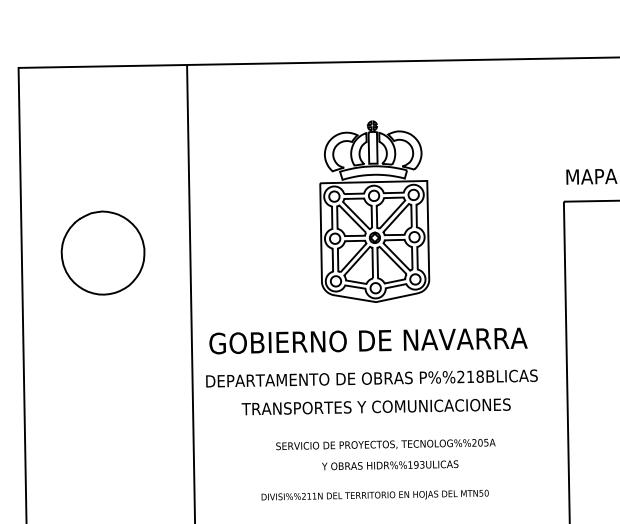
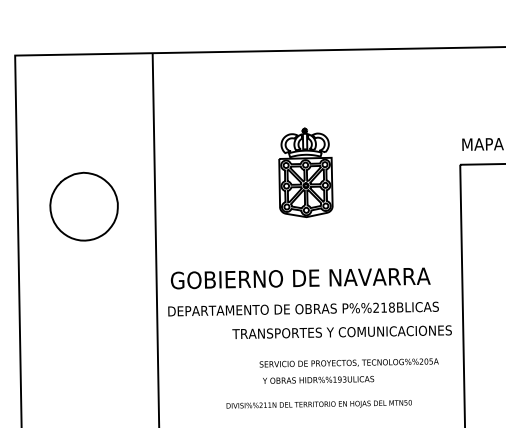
part: (374, 211) -> (305, 172), size x0.6
text: (375, 406) -> (341, 331), moved
text: (385, 444) -> (348, 362), moved
text: (374, 494) -> (318, 403), moved

